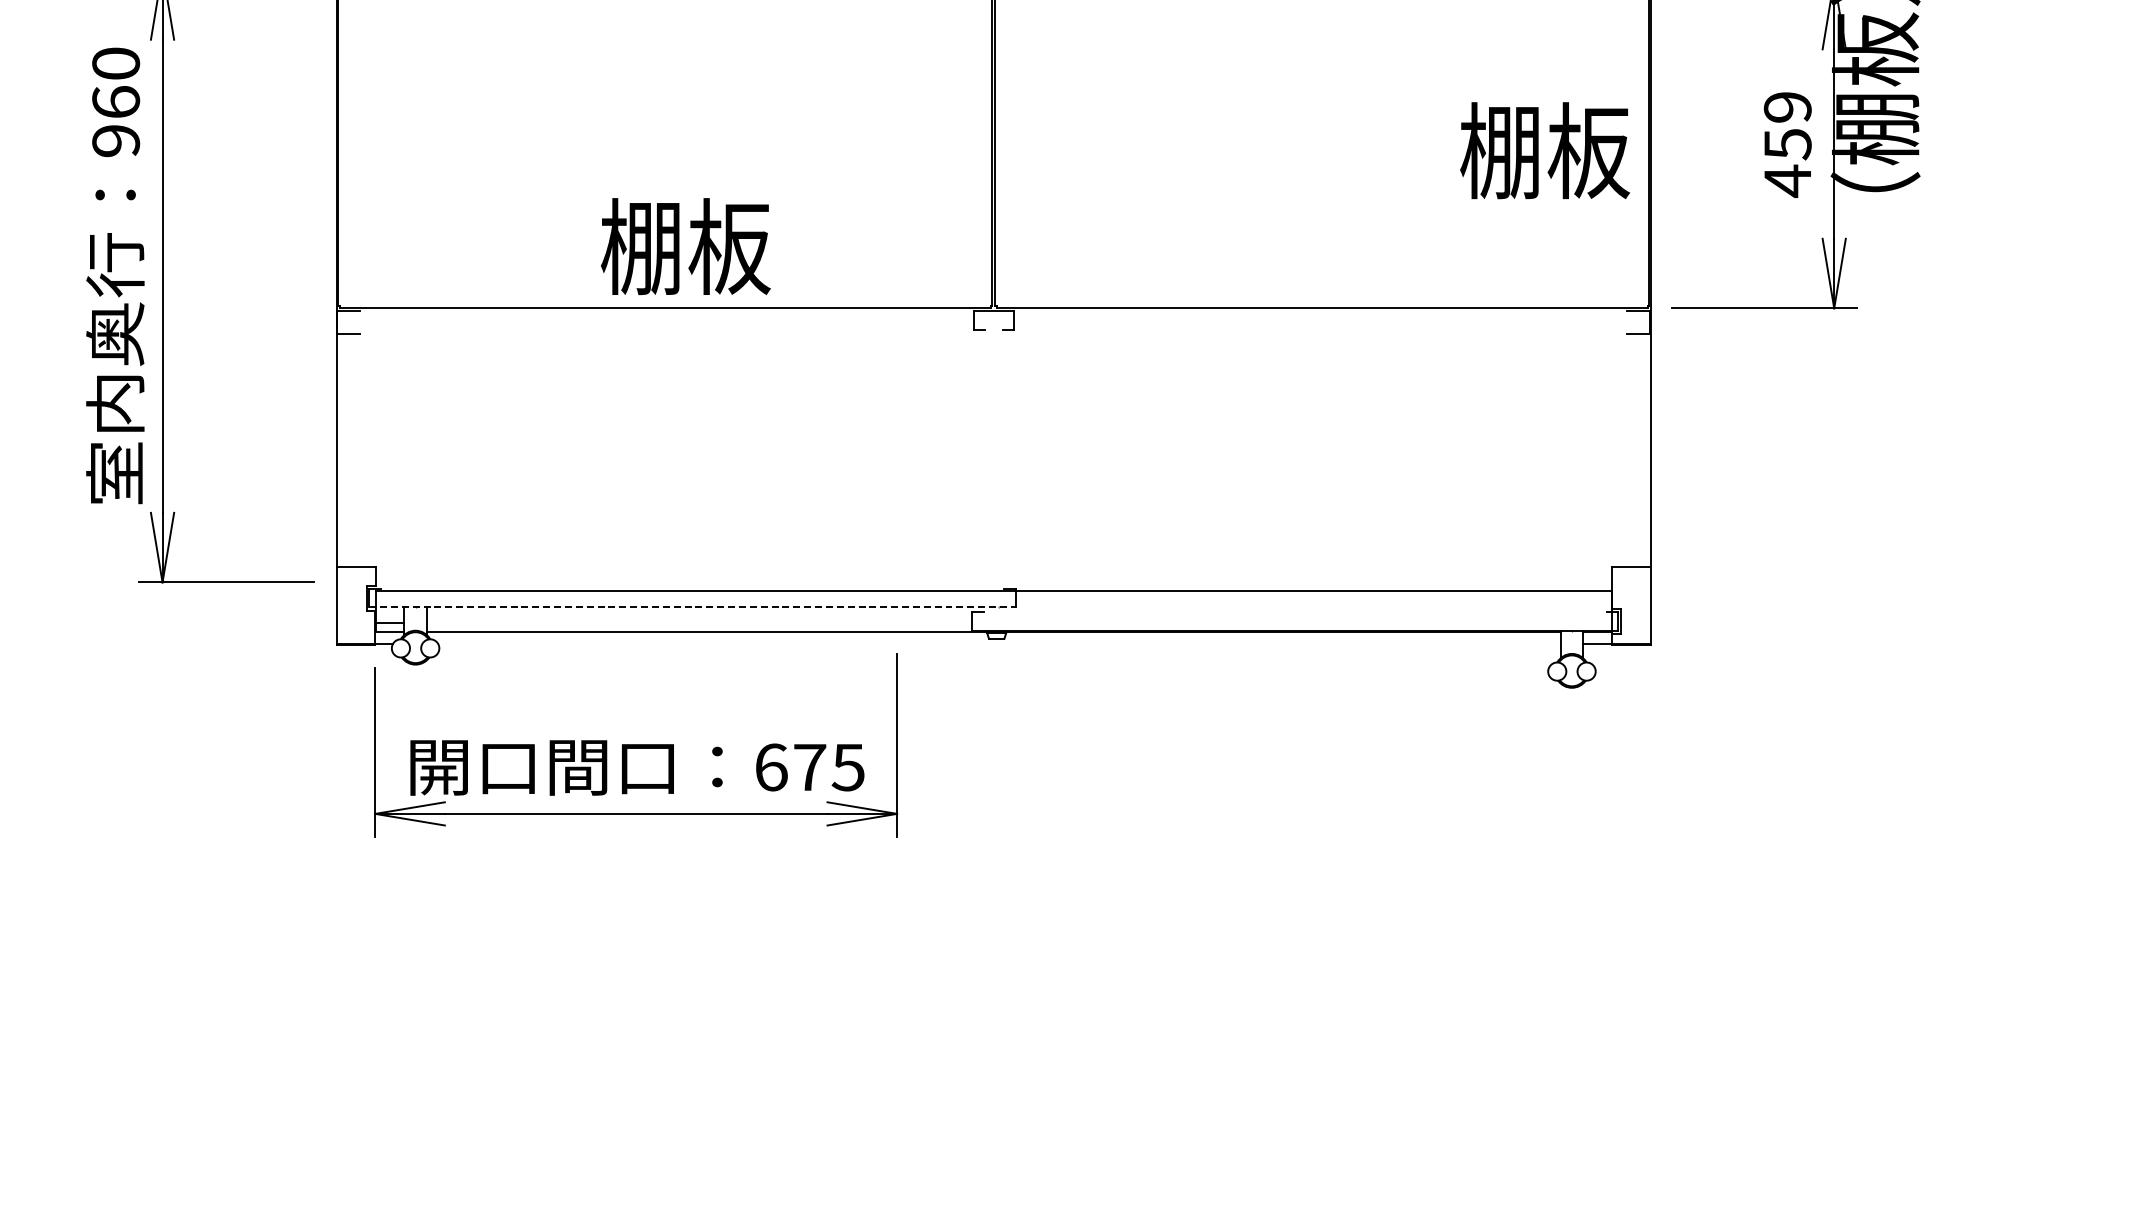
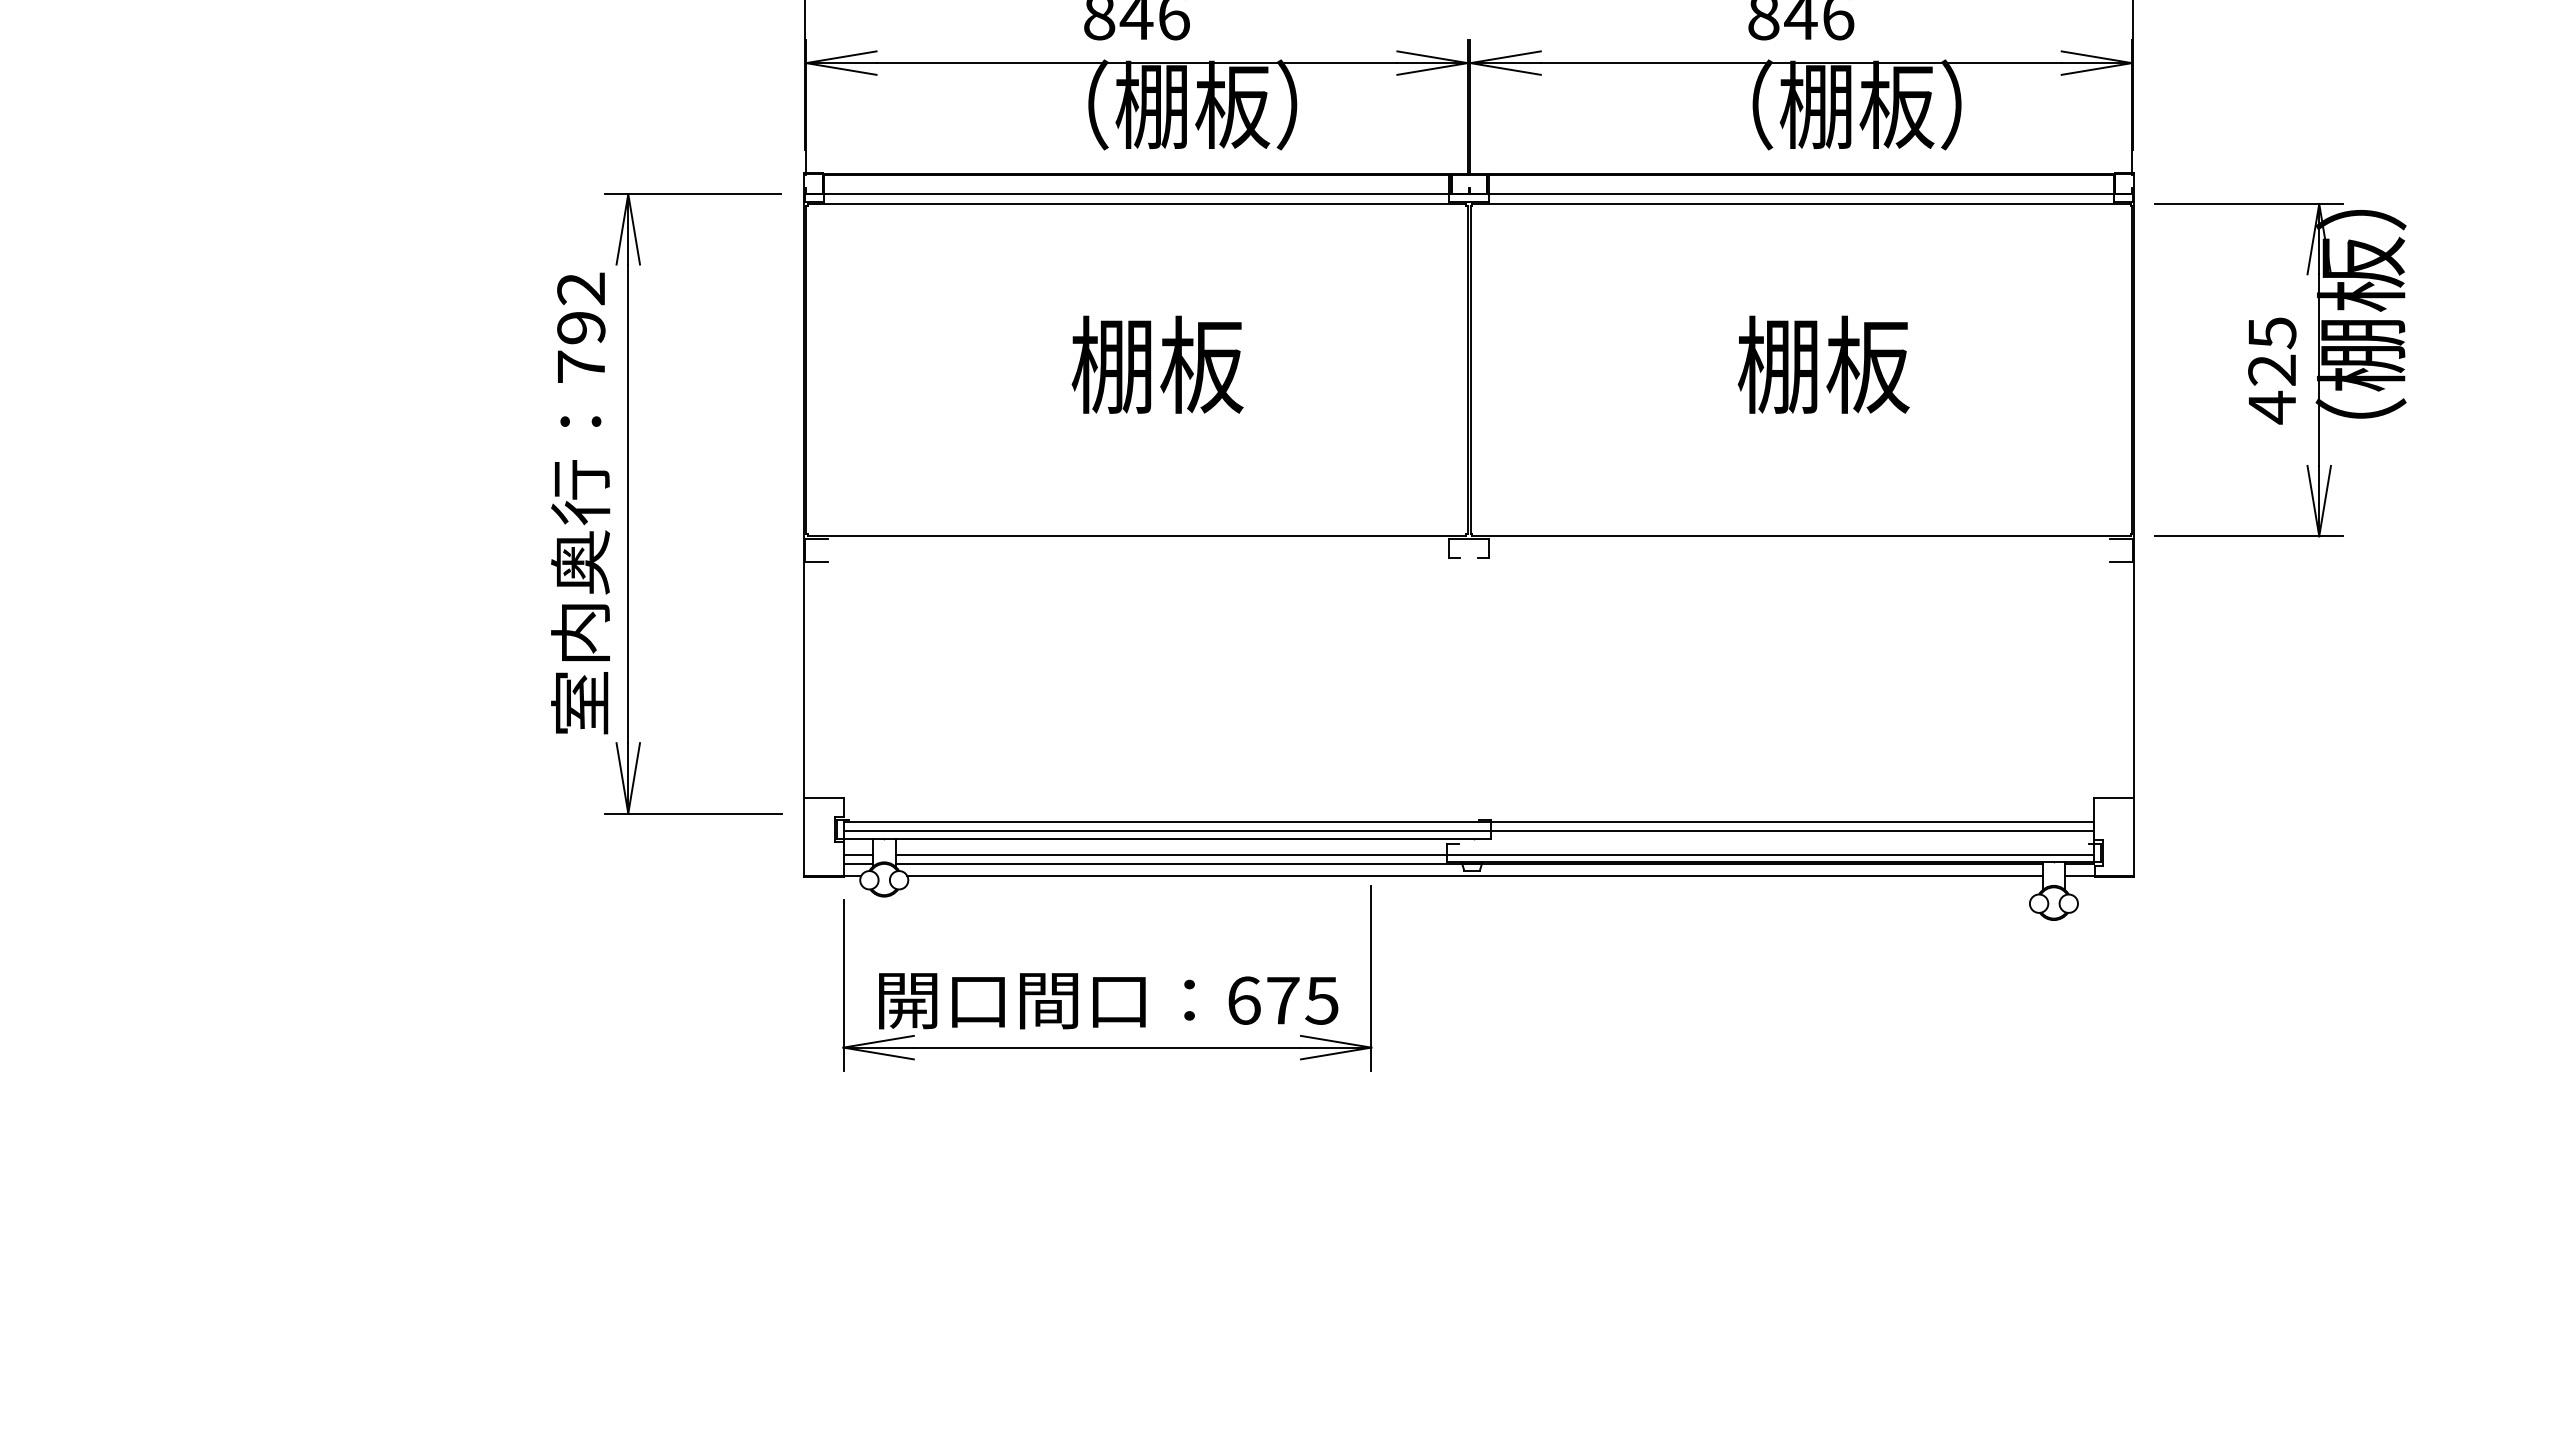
text: (116, 101) -> (581, 327), 960 -> 792
text: (1788, 125) -> (2272, 351), 459 -> 425
text: (1544, 150) -> (1823, 364), moved
text: (685, 246) -> (1157, 364), moved
line: (993, 600) -> (1468, 831), added
line: (692, 607) -> (1164, 838), dashed -> solid
line: (1018, 622) -> (1494, 854), added
line: (999, 644) -> (1474, 876), added

